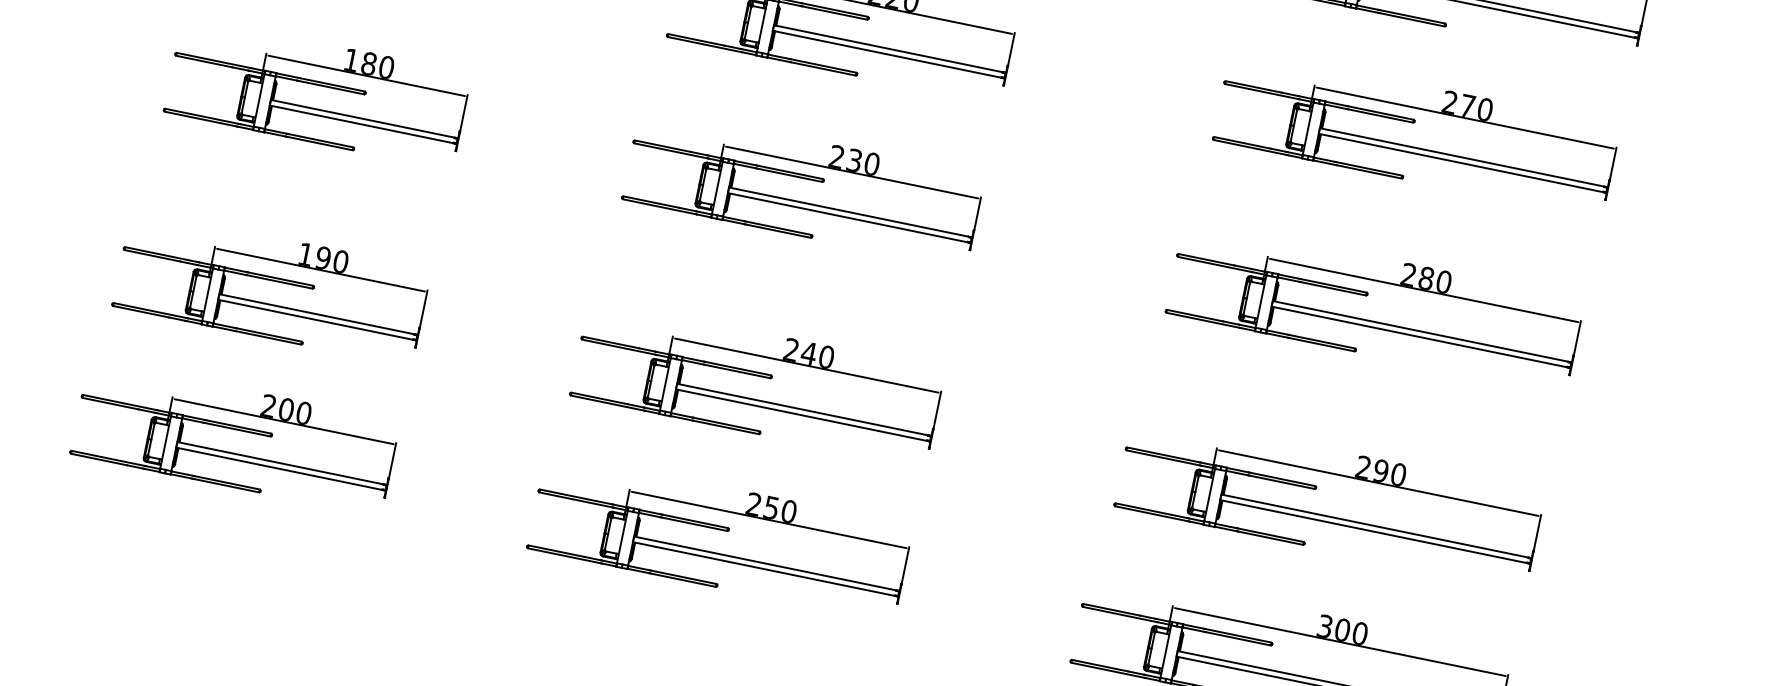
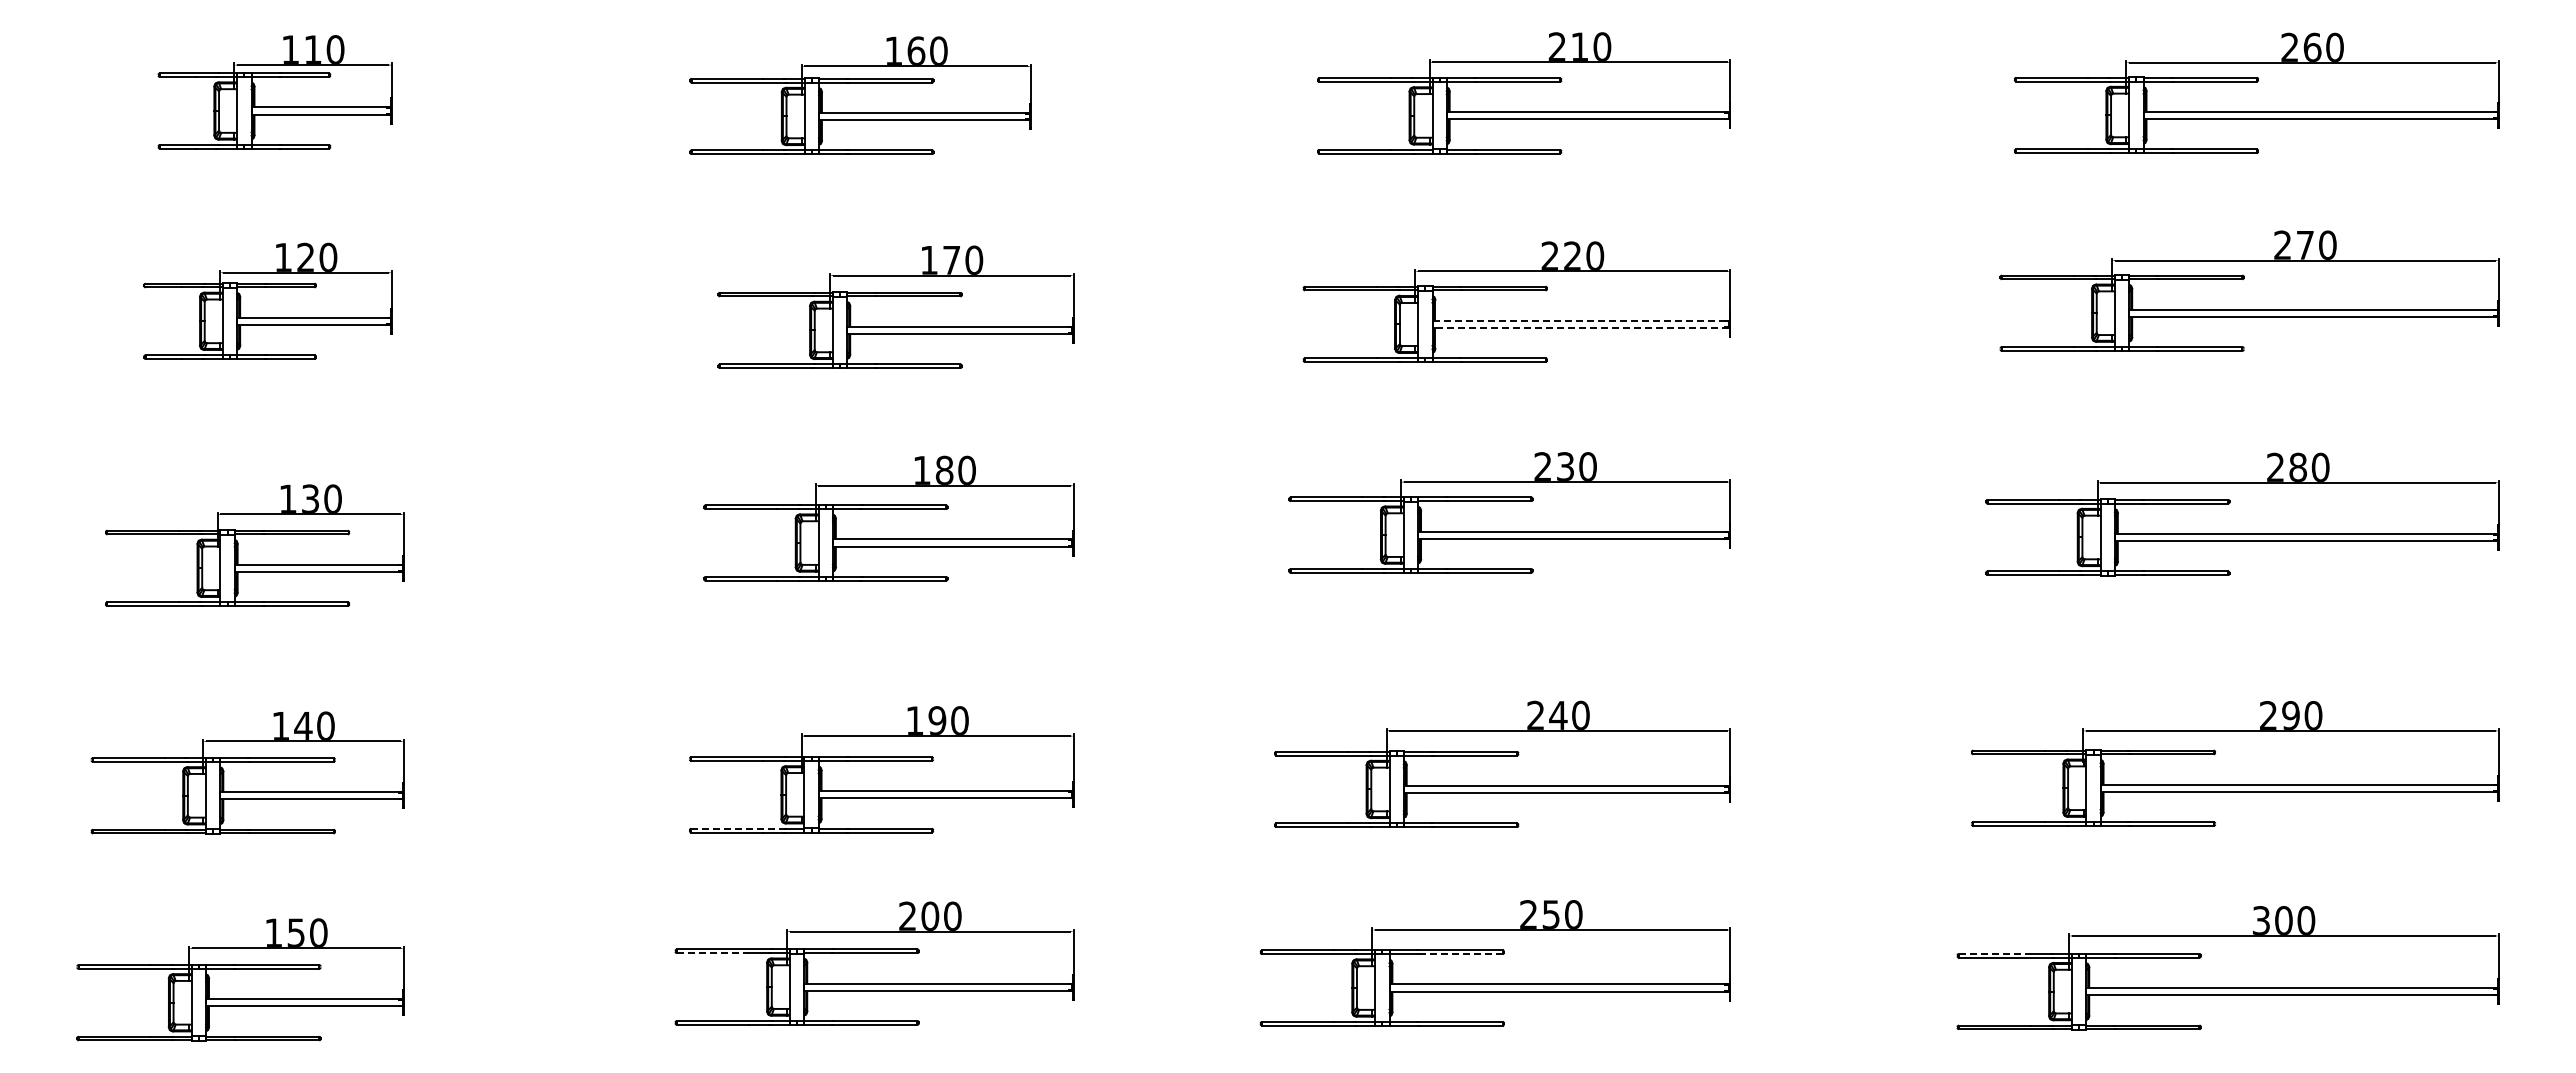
line: (890, 48) -> (1581, 320), solid -> dashed
line: (888, 54) -> (1580, 327), solid -> dashed
line: (150, 310) -> (738, 828), solid -> dashed
line: (110, 403) -> (712, 953), solid -> dashed
line: (695, 524) -> (1461, 954), solid -> dashed
line: (1111, 609) -> (1994, 953), solid -> dashed

